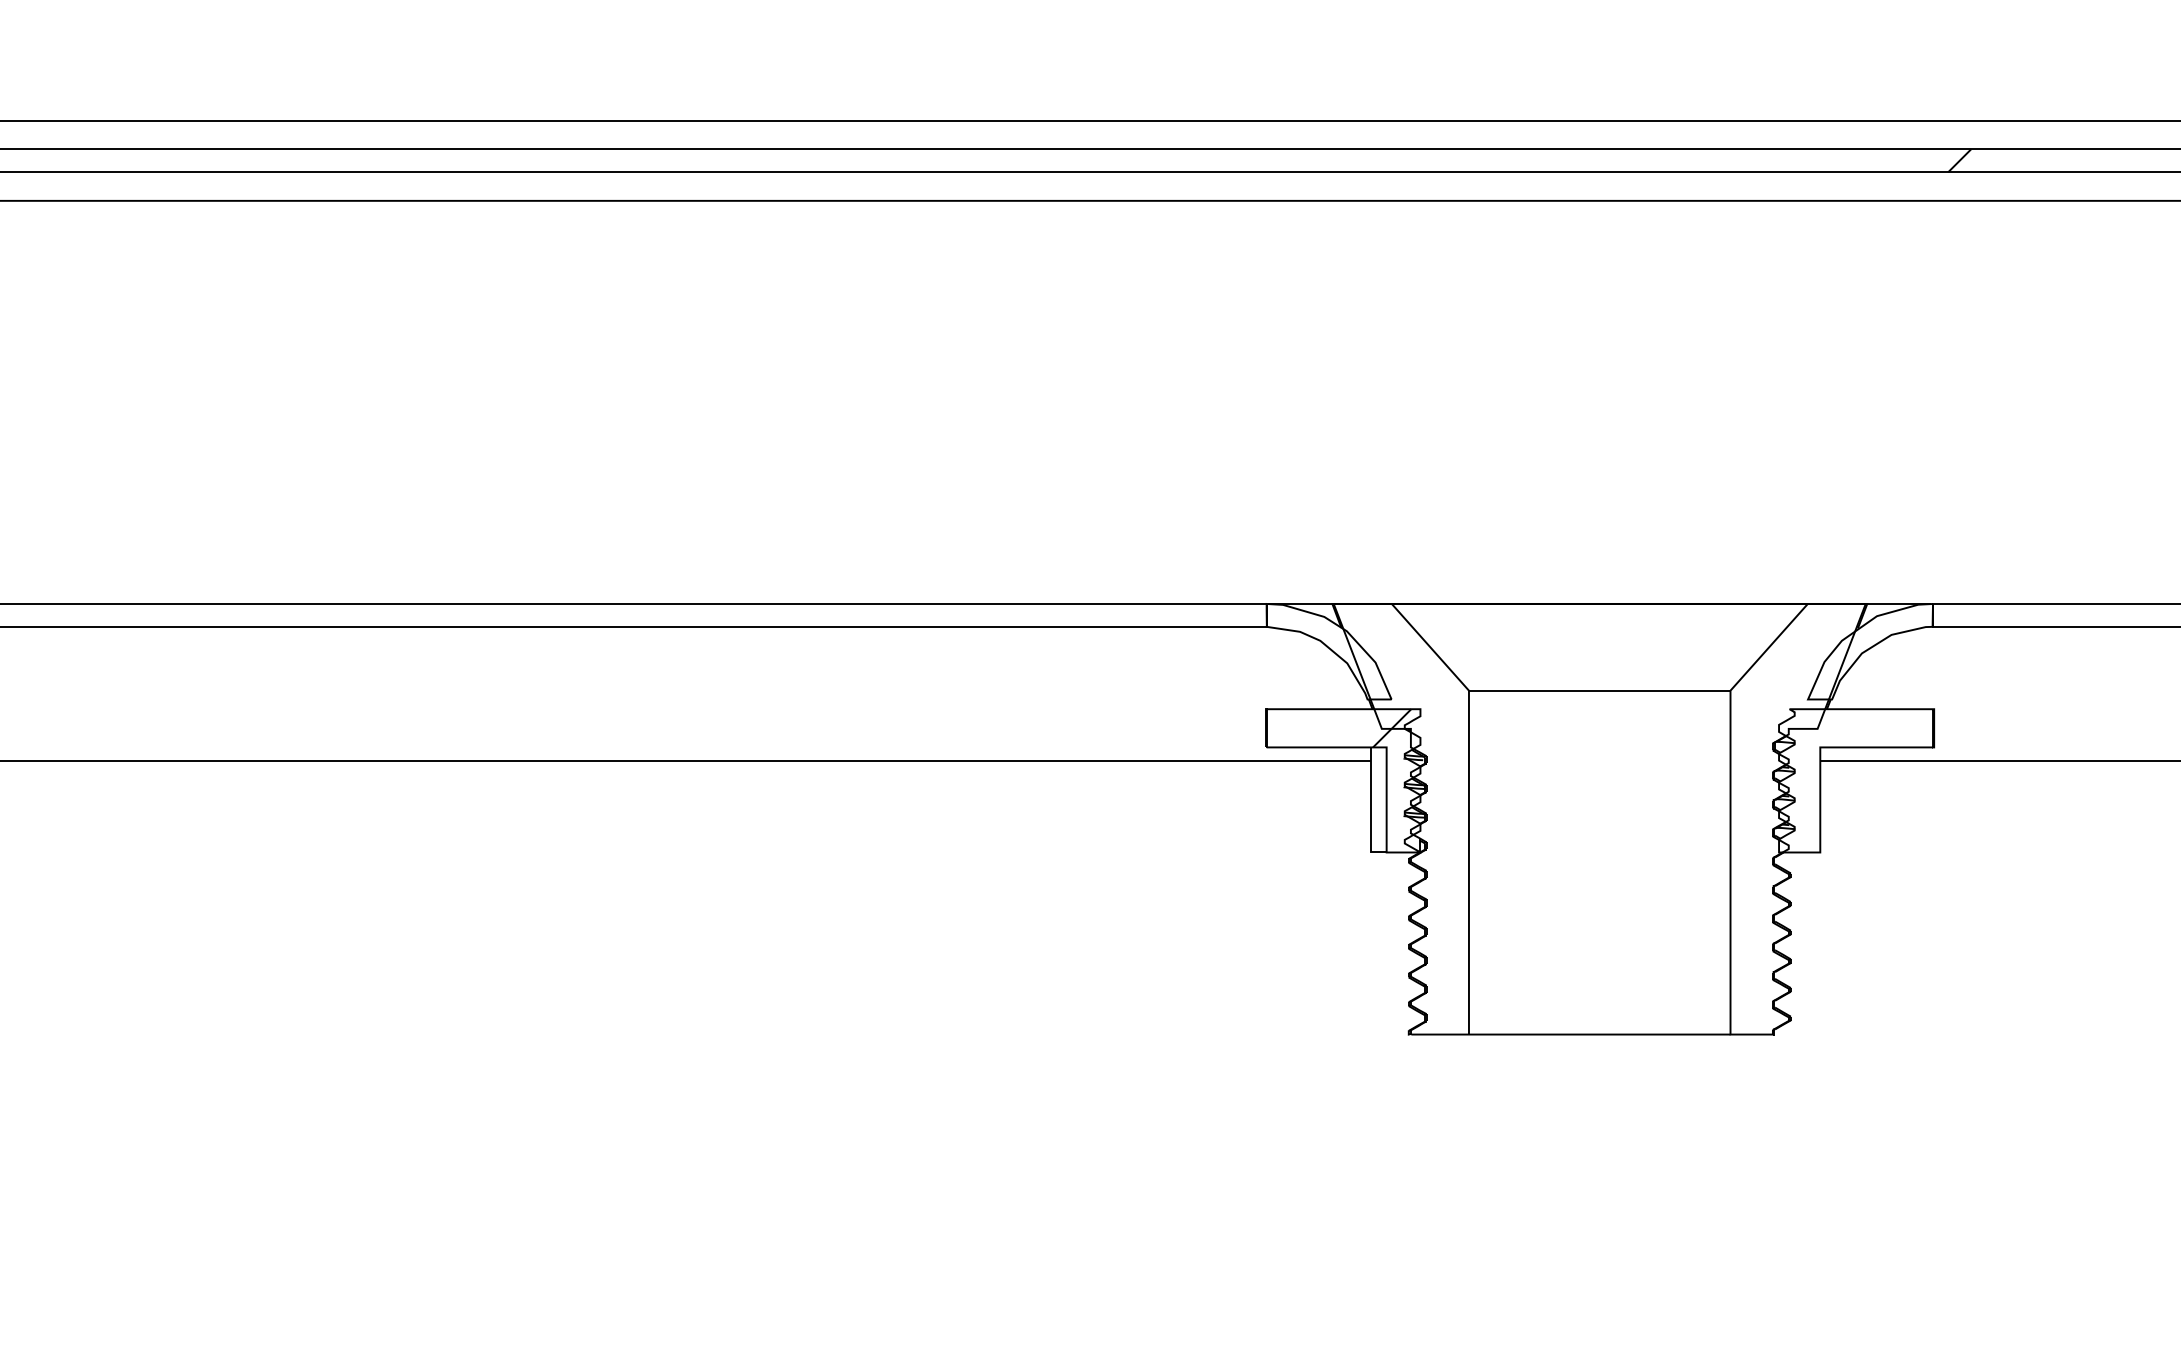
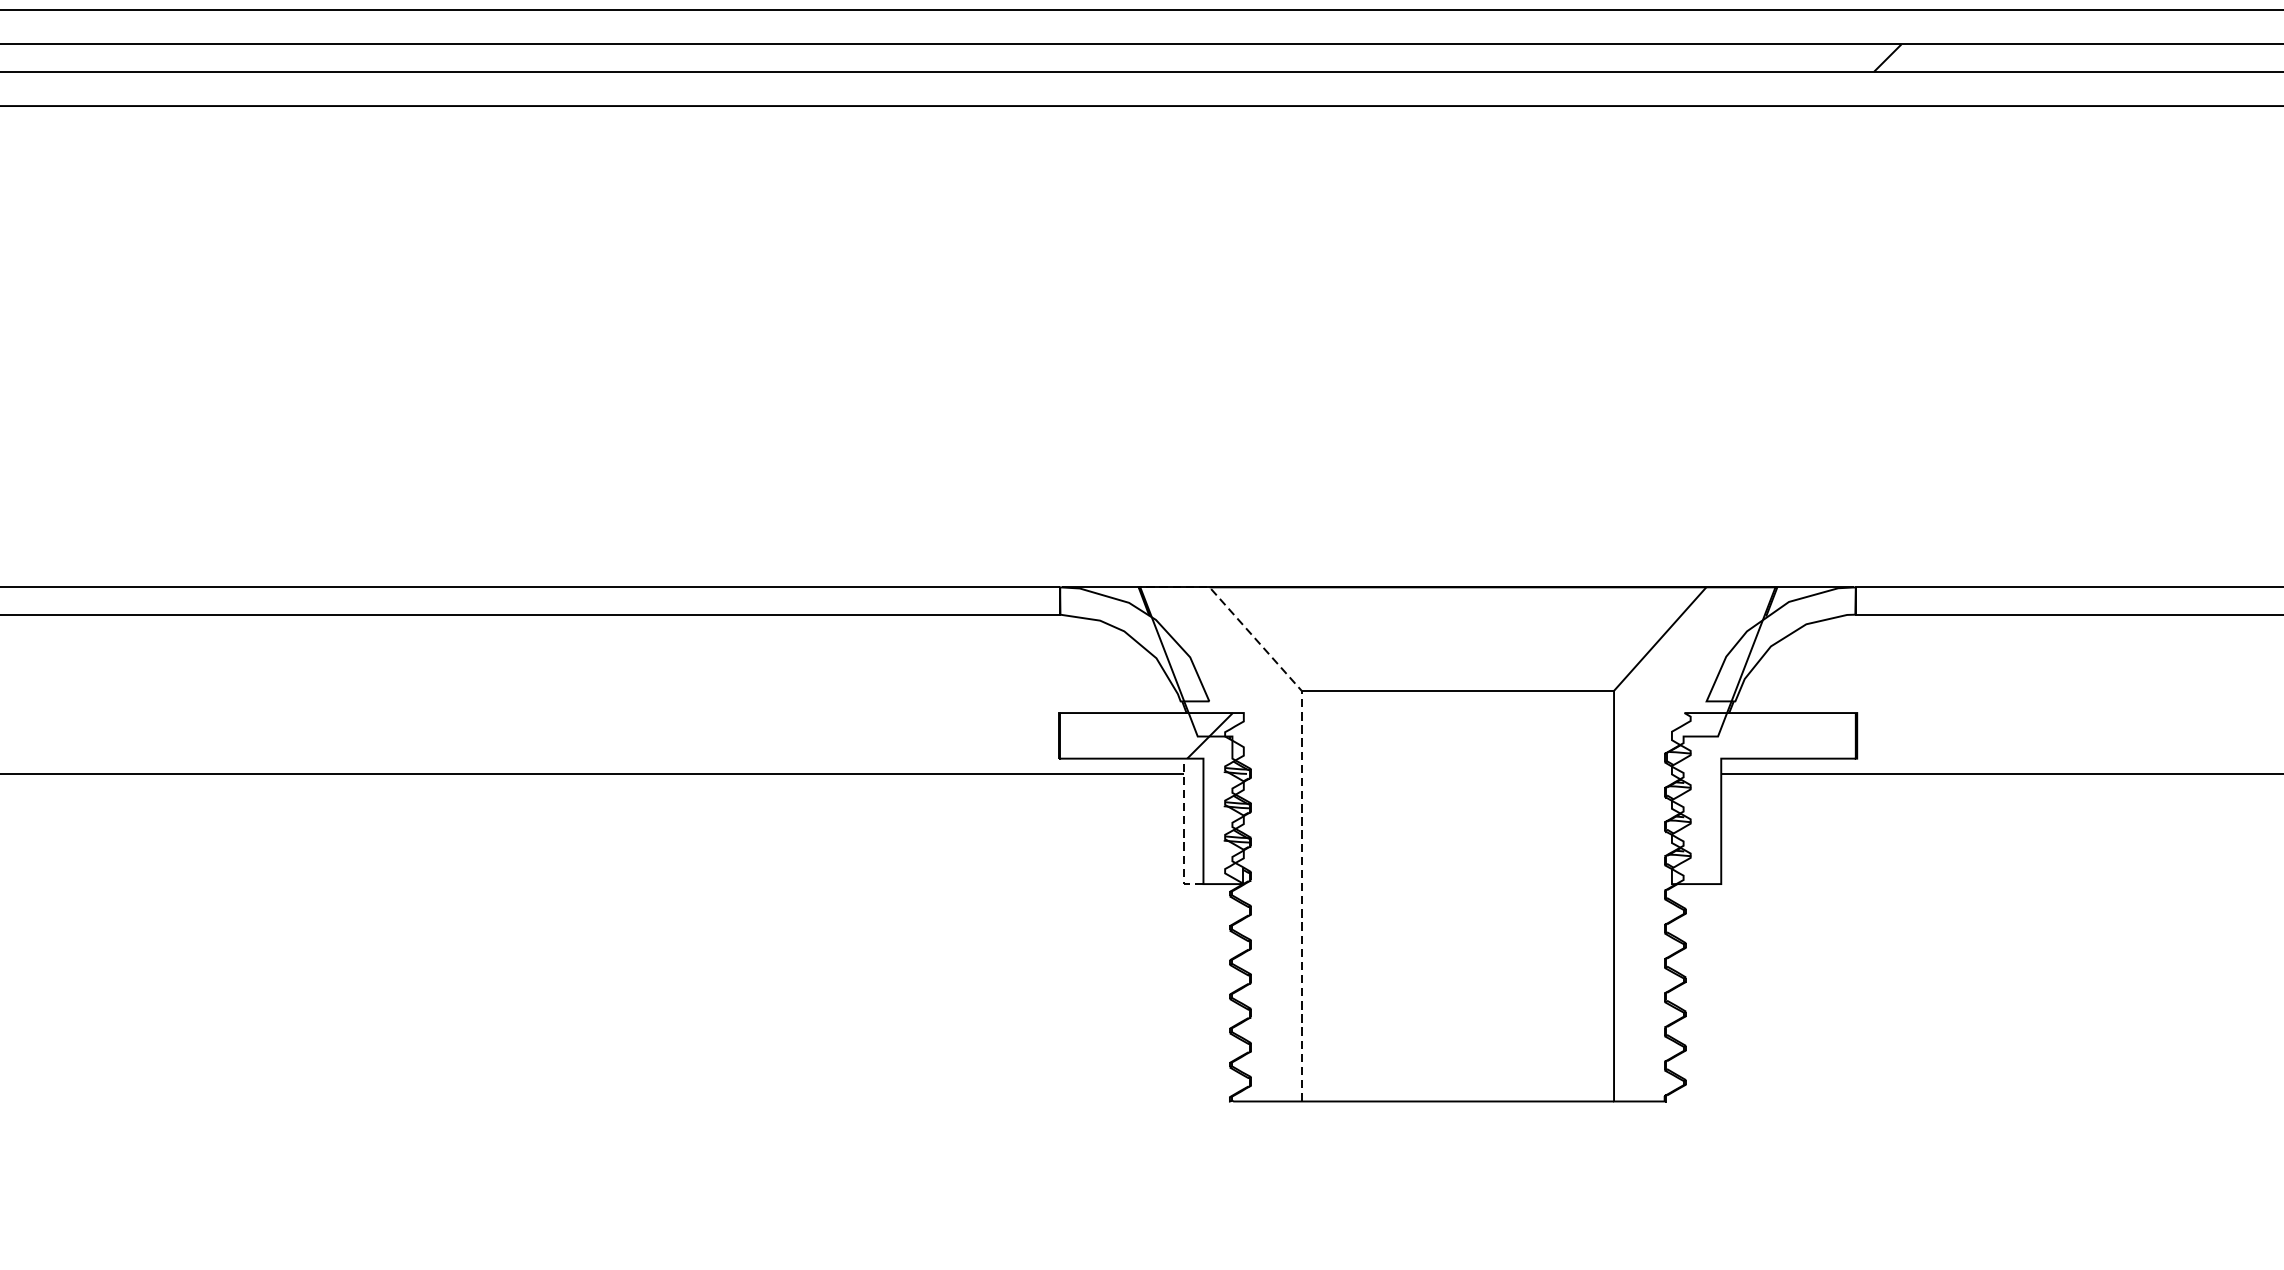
line: (1468, 773) -> (1301, 789), solid -> dashed
line: (1370, 808) -> (1184, 831), solid -> dashed

